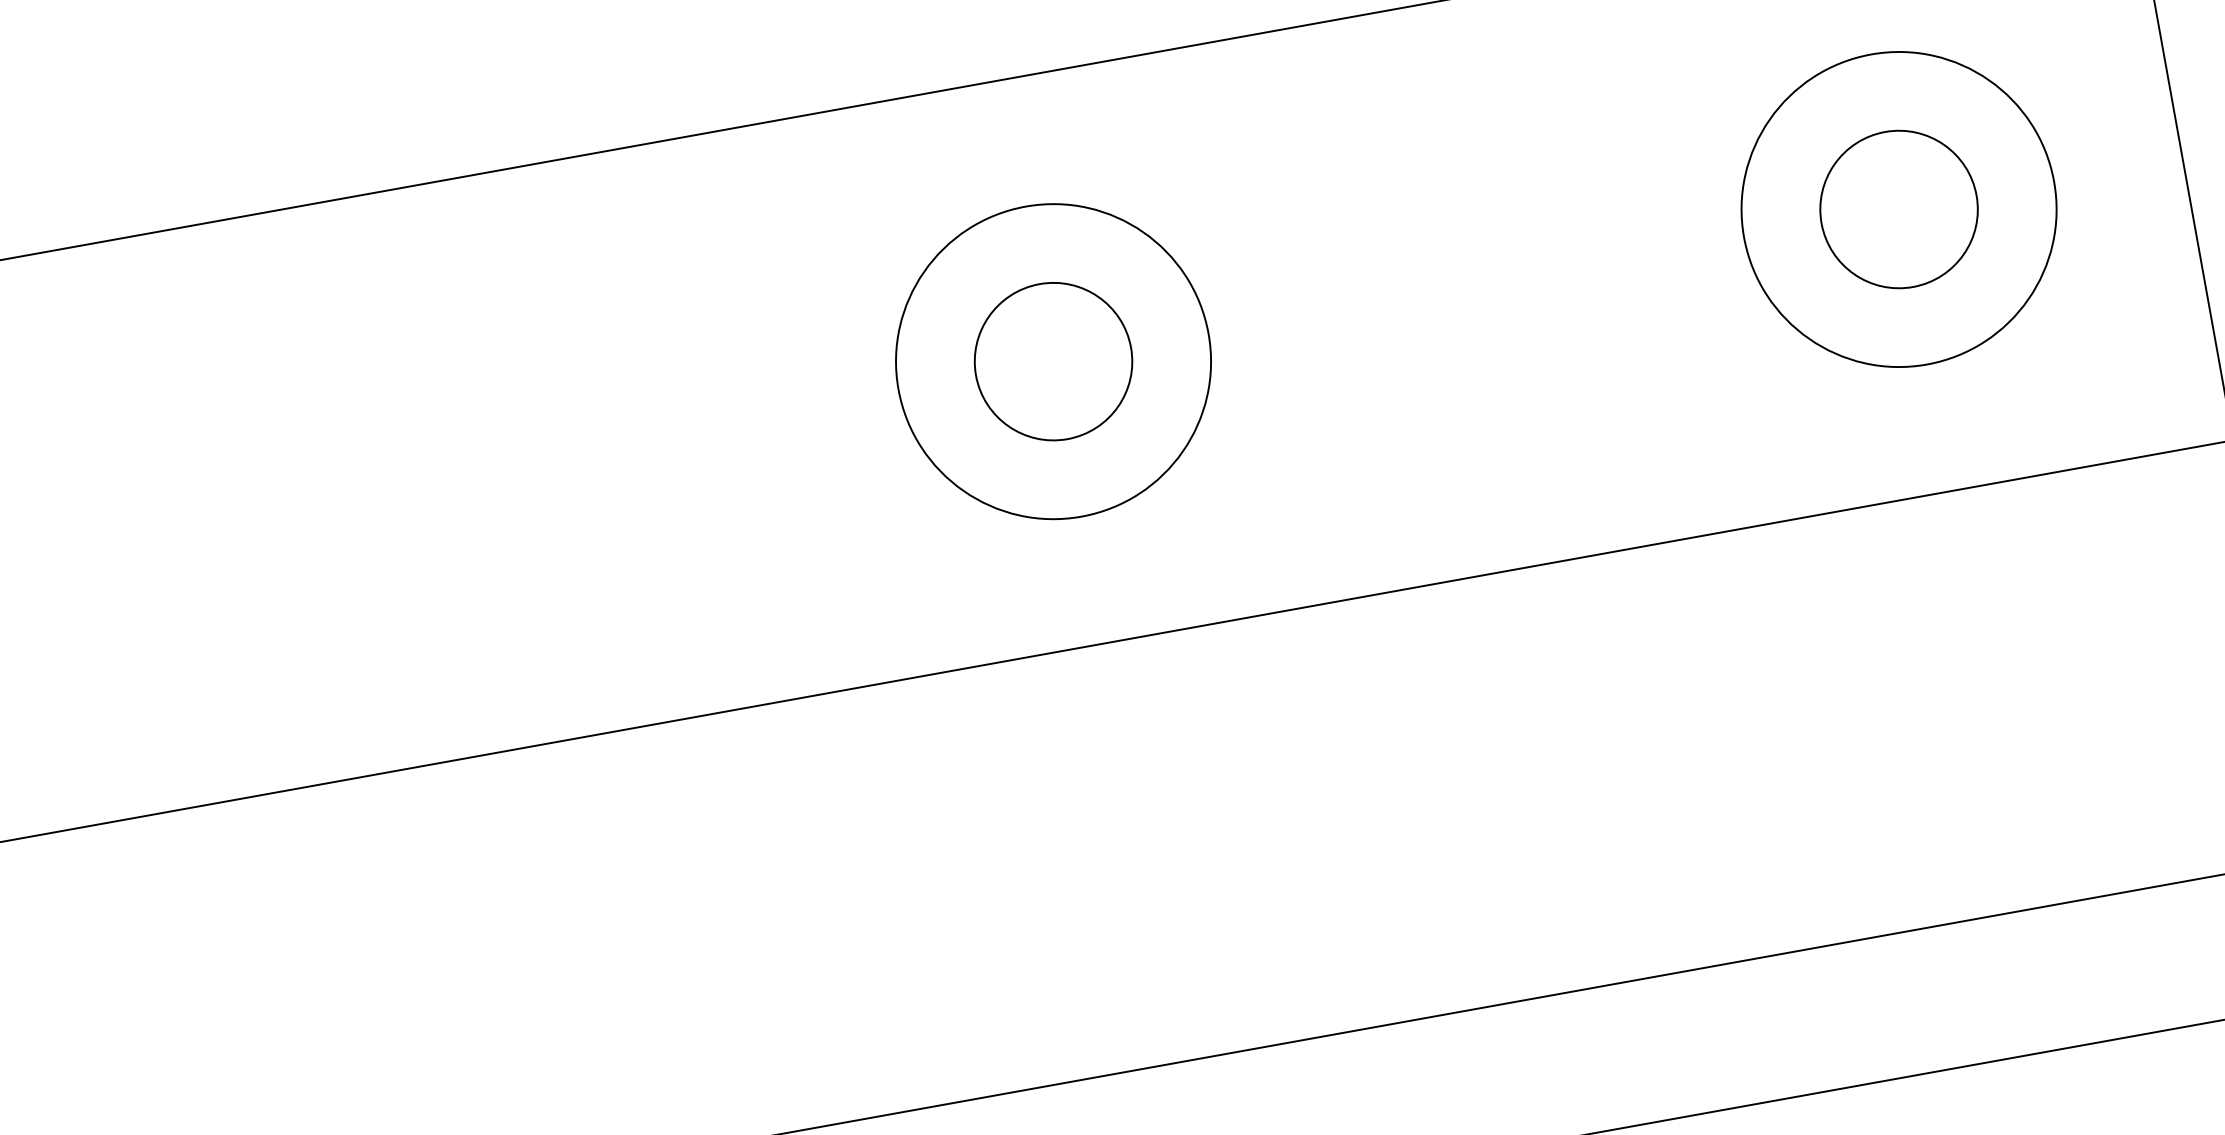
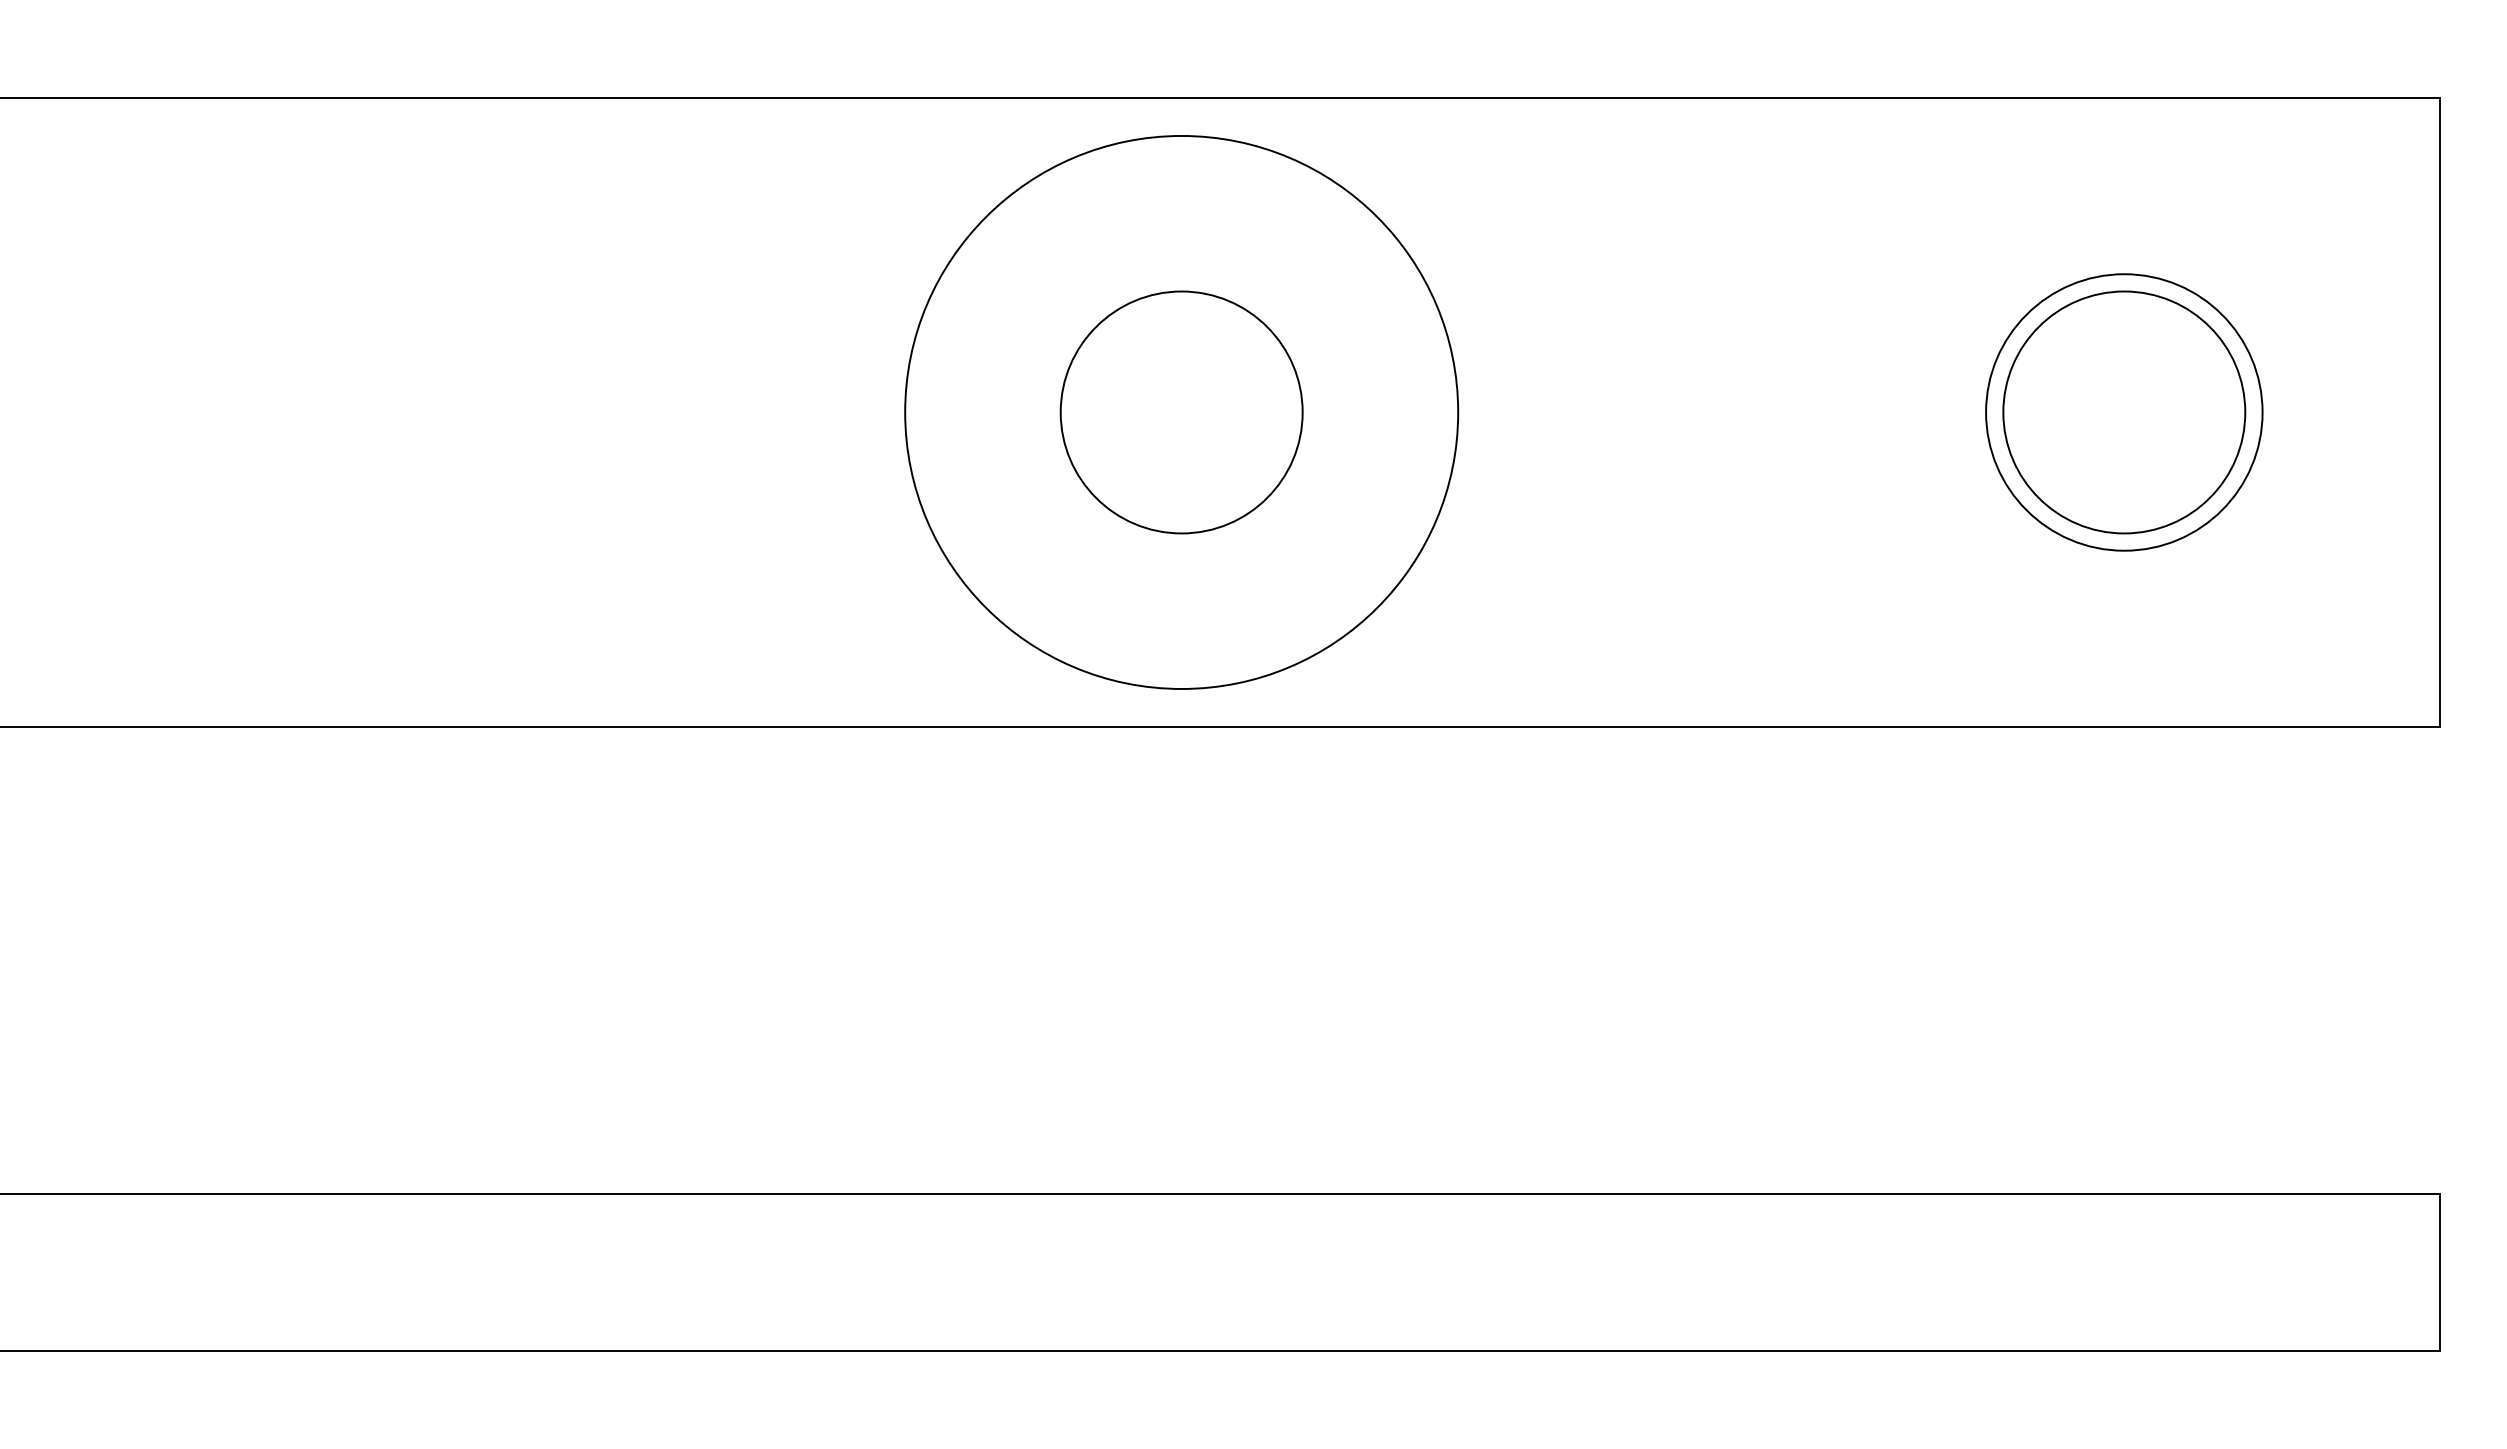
circle: (1898, 209) -> (2123, 412), size x1.6
circle: (1899, 209) -> (2124, 412), size x0.7
circle: (1053, 361) -> (1181, 412), size x1.4
circle: (1053, 361) -> (1181, 412), size x1.6

